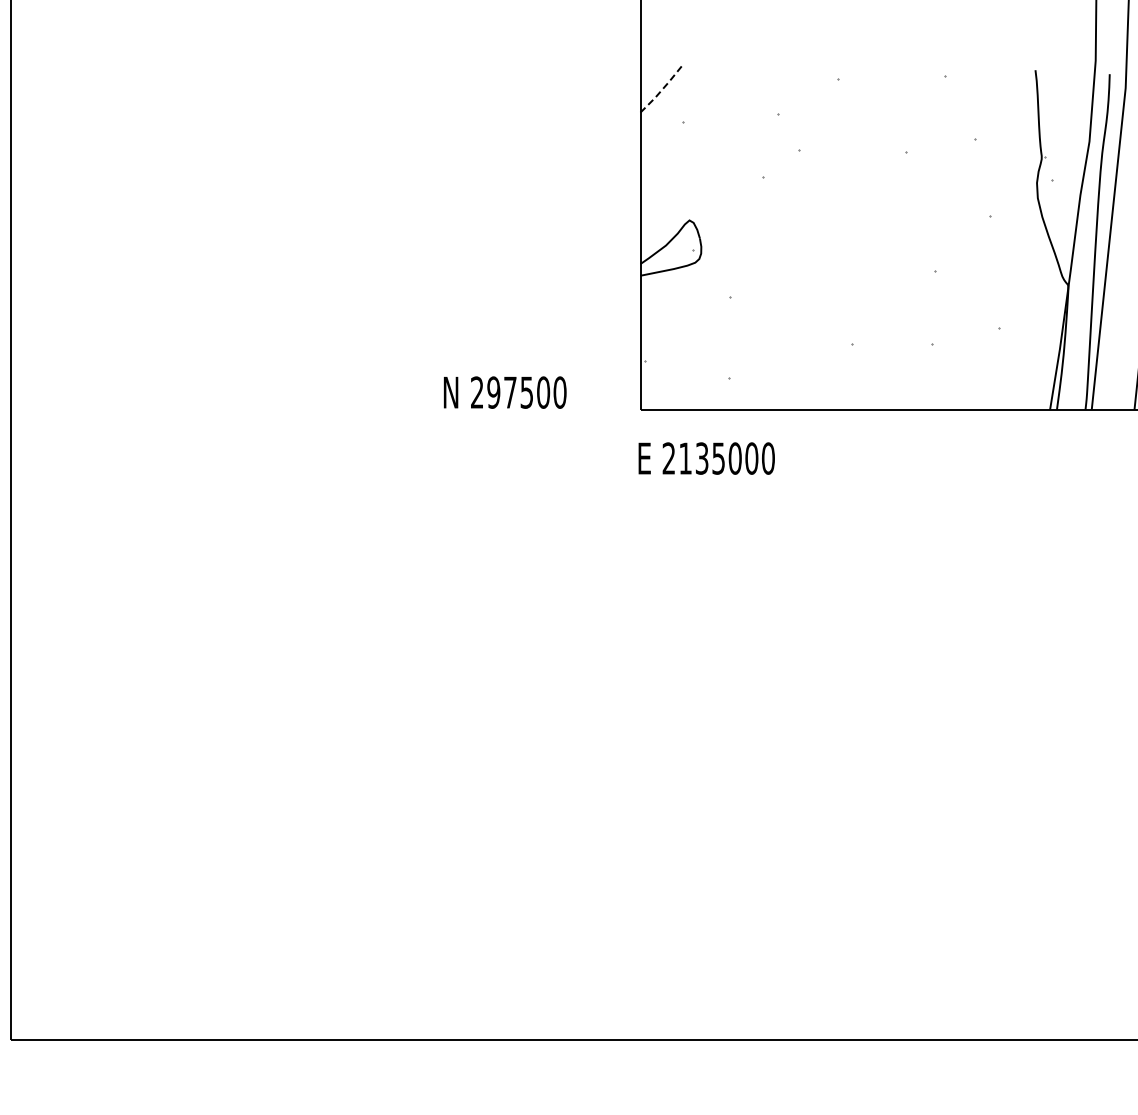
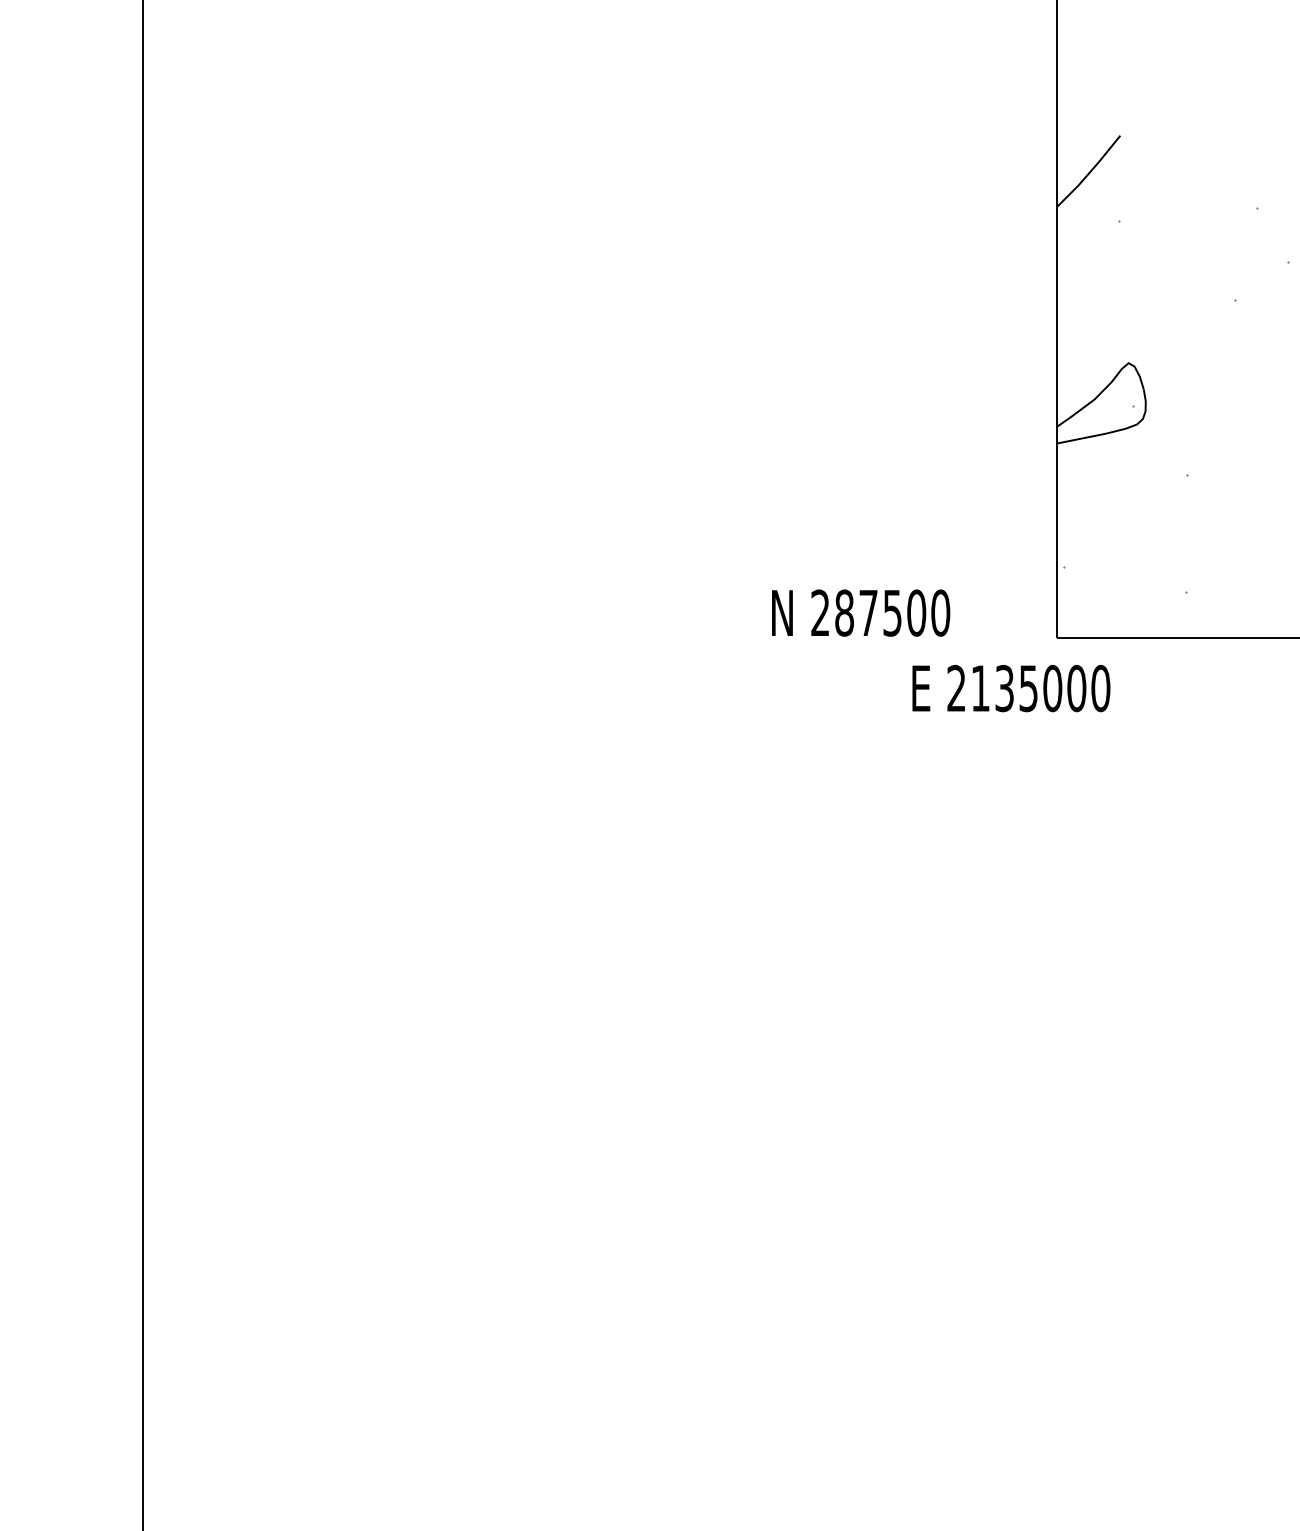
line: (663, 88) -> (1090, 171), dashed -> solid
text: (493, 392) -> (844, 612), 297500 -> 287500
text: (706, 458) -> (1010, 688), moved

